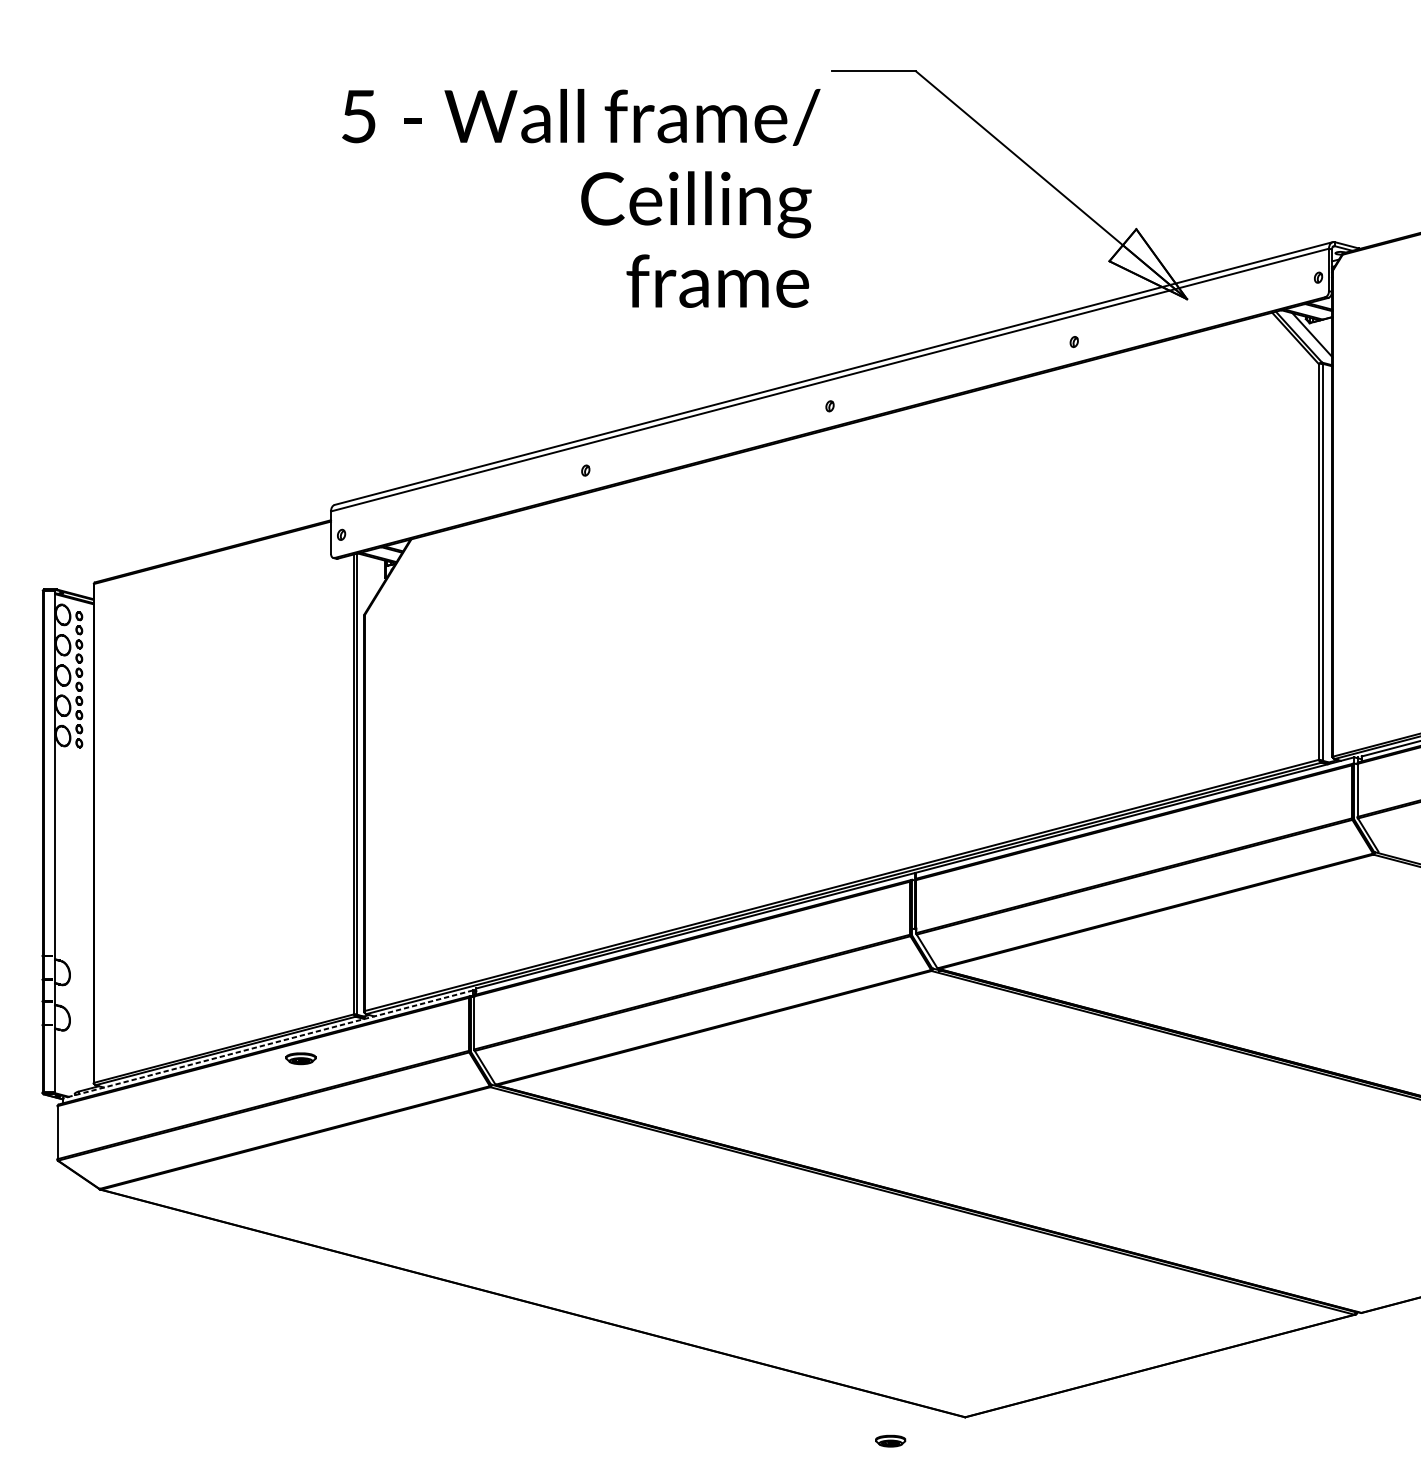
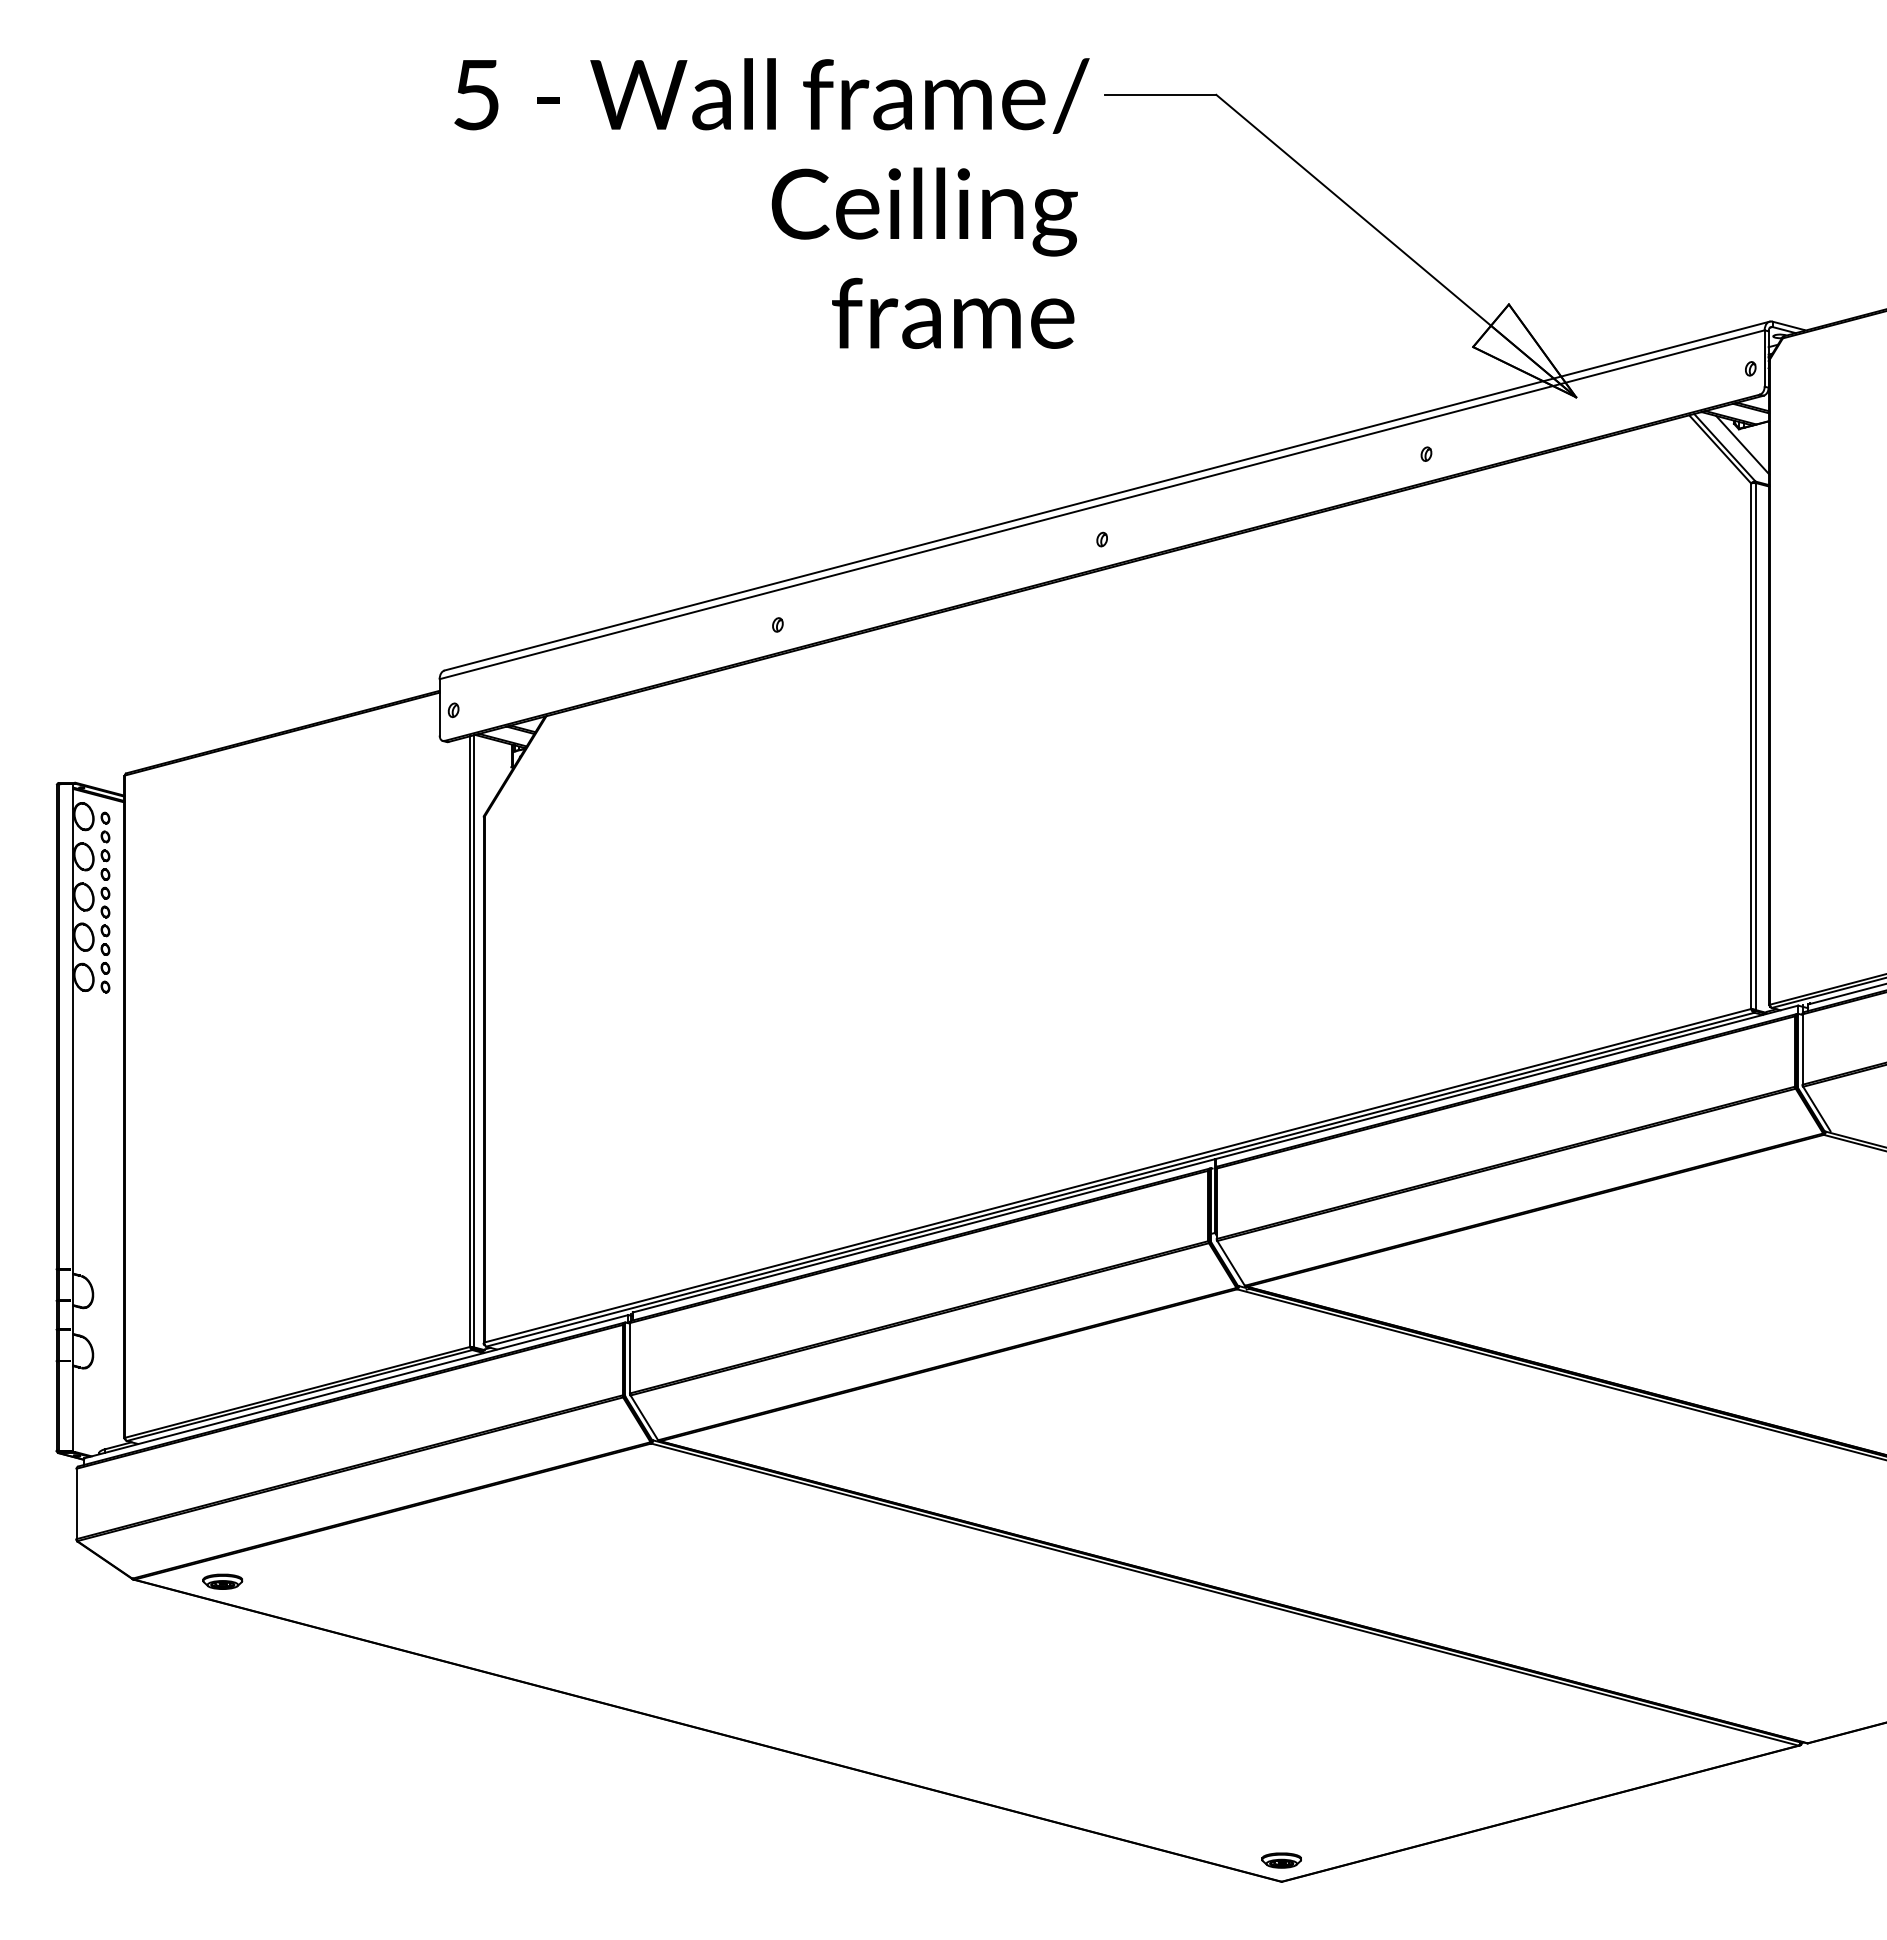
text: (580, 198) -> (771, 203), moved
line: (267, 1044) -> (355, 1386), dashed -> solid
part: (300, 1058) -> (222, 1581), moved
part: (890, 1441) -> (1281, 1860), moved

